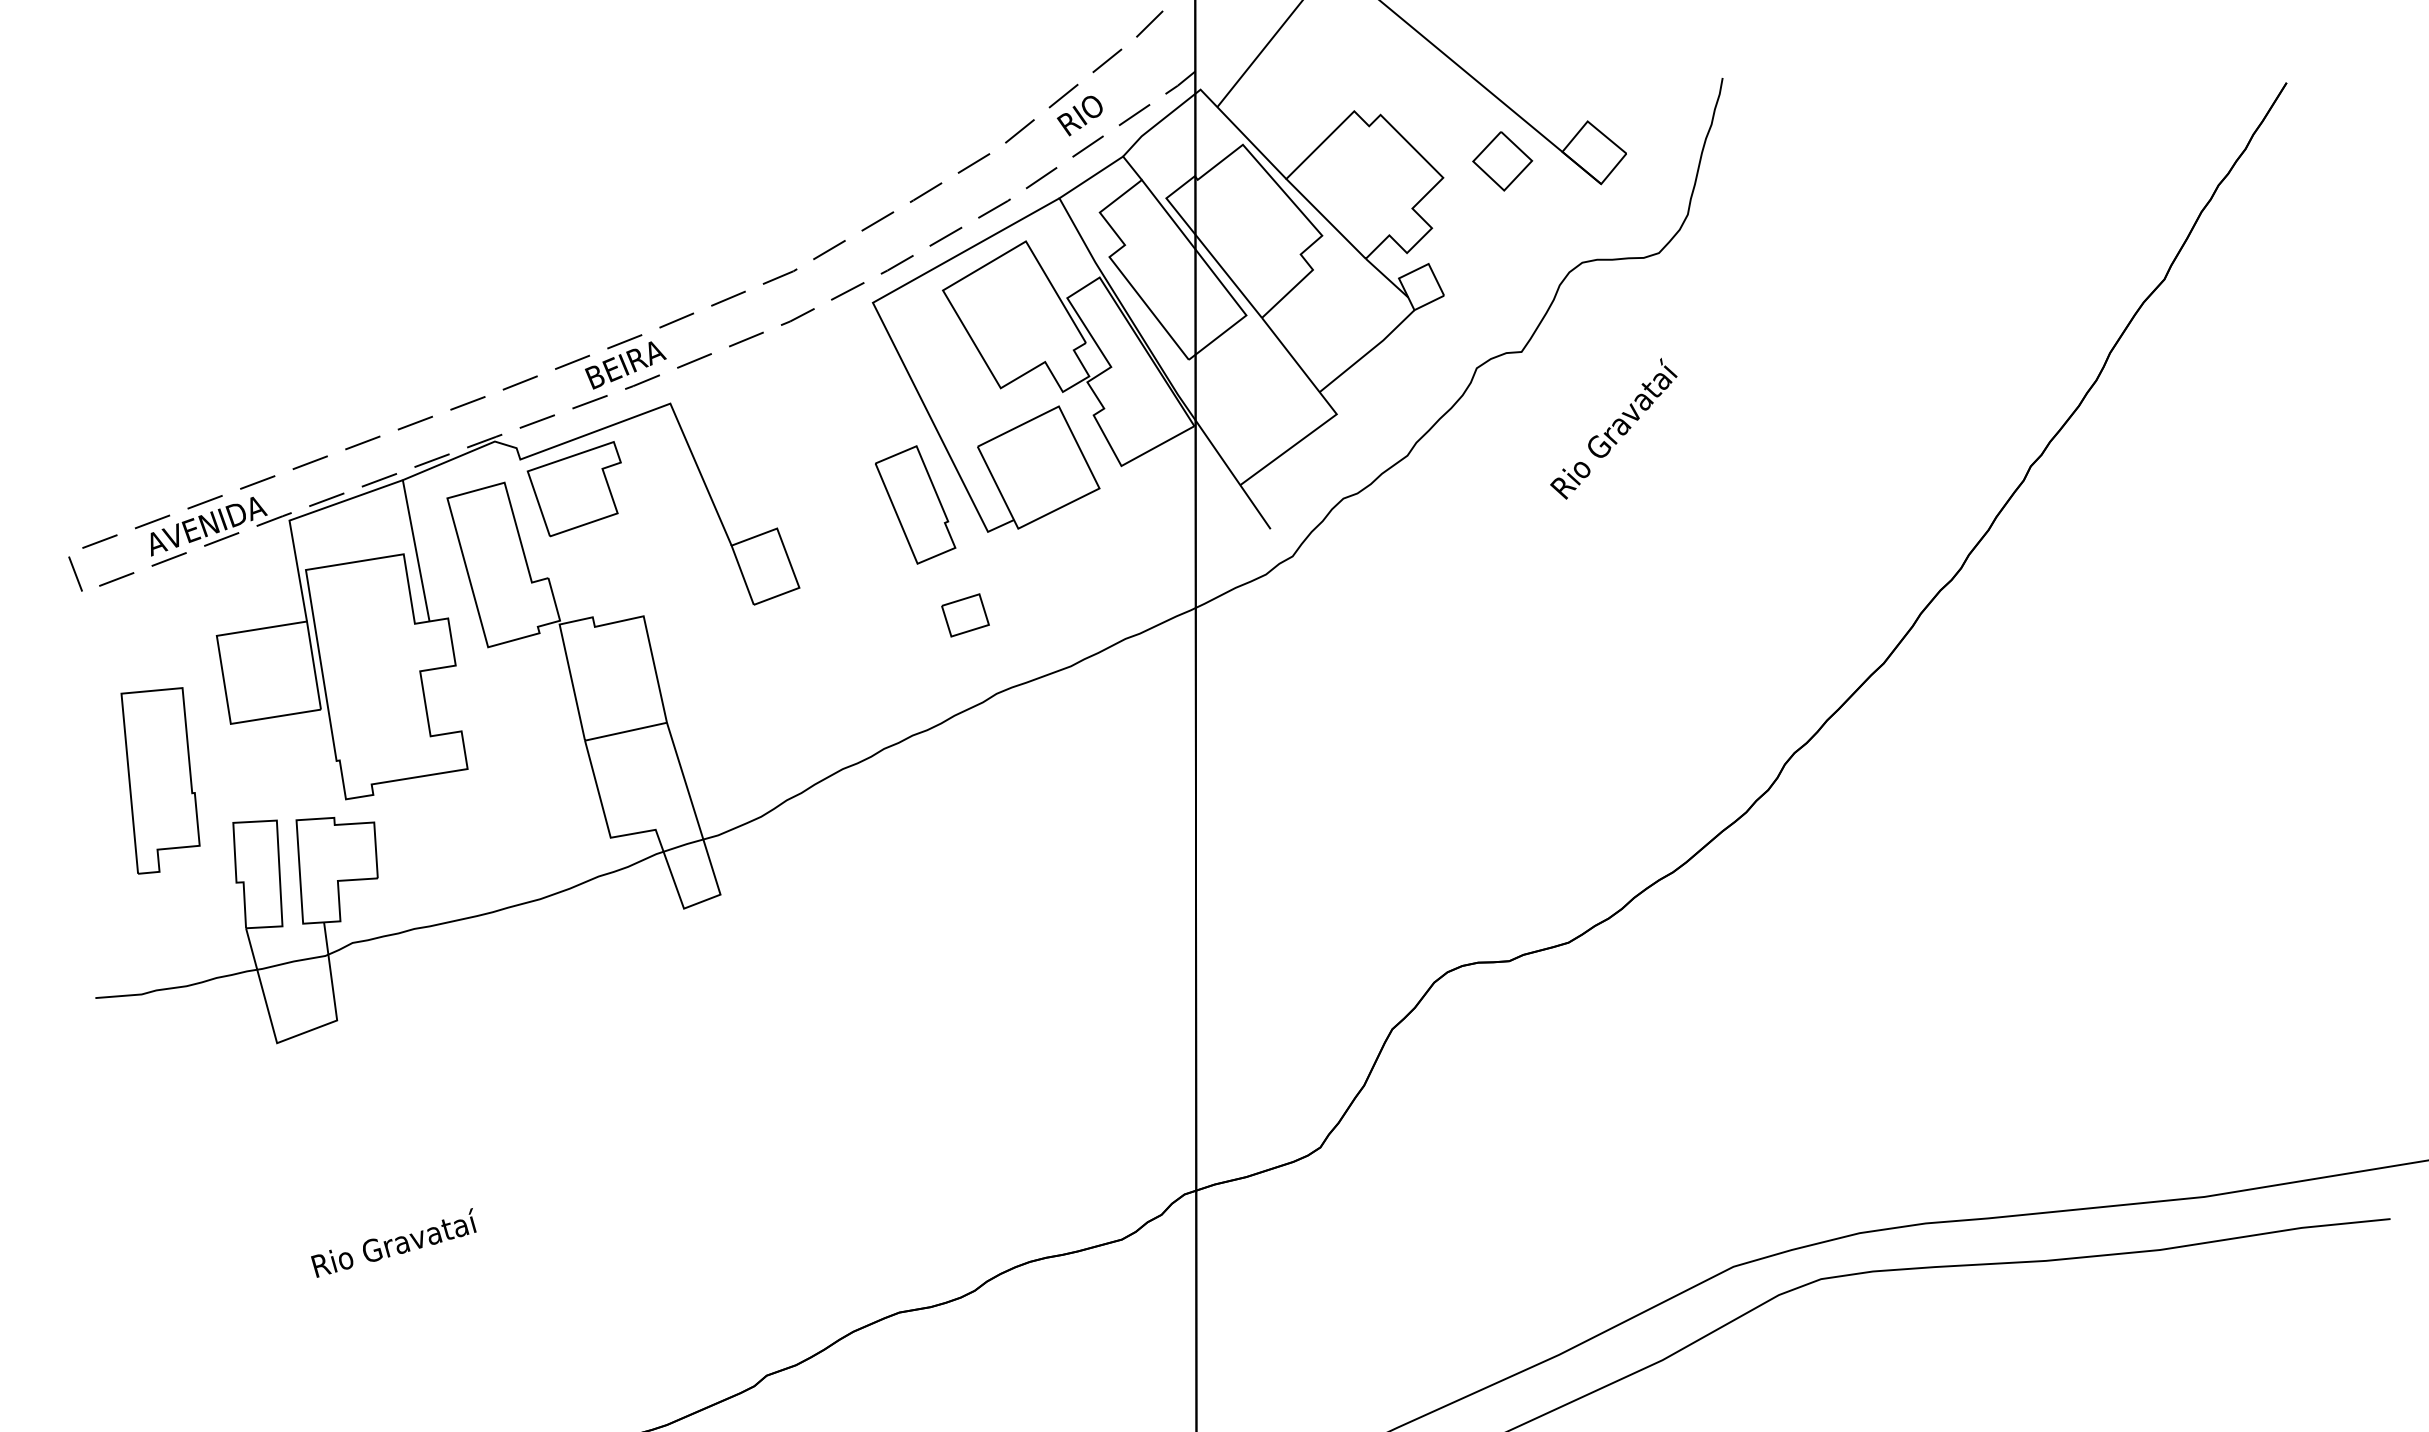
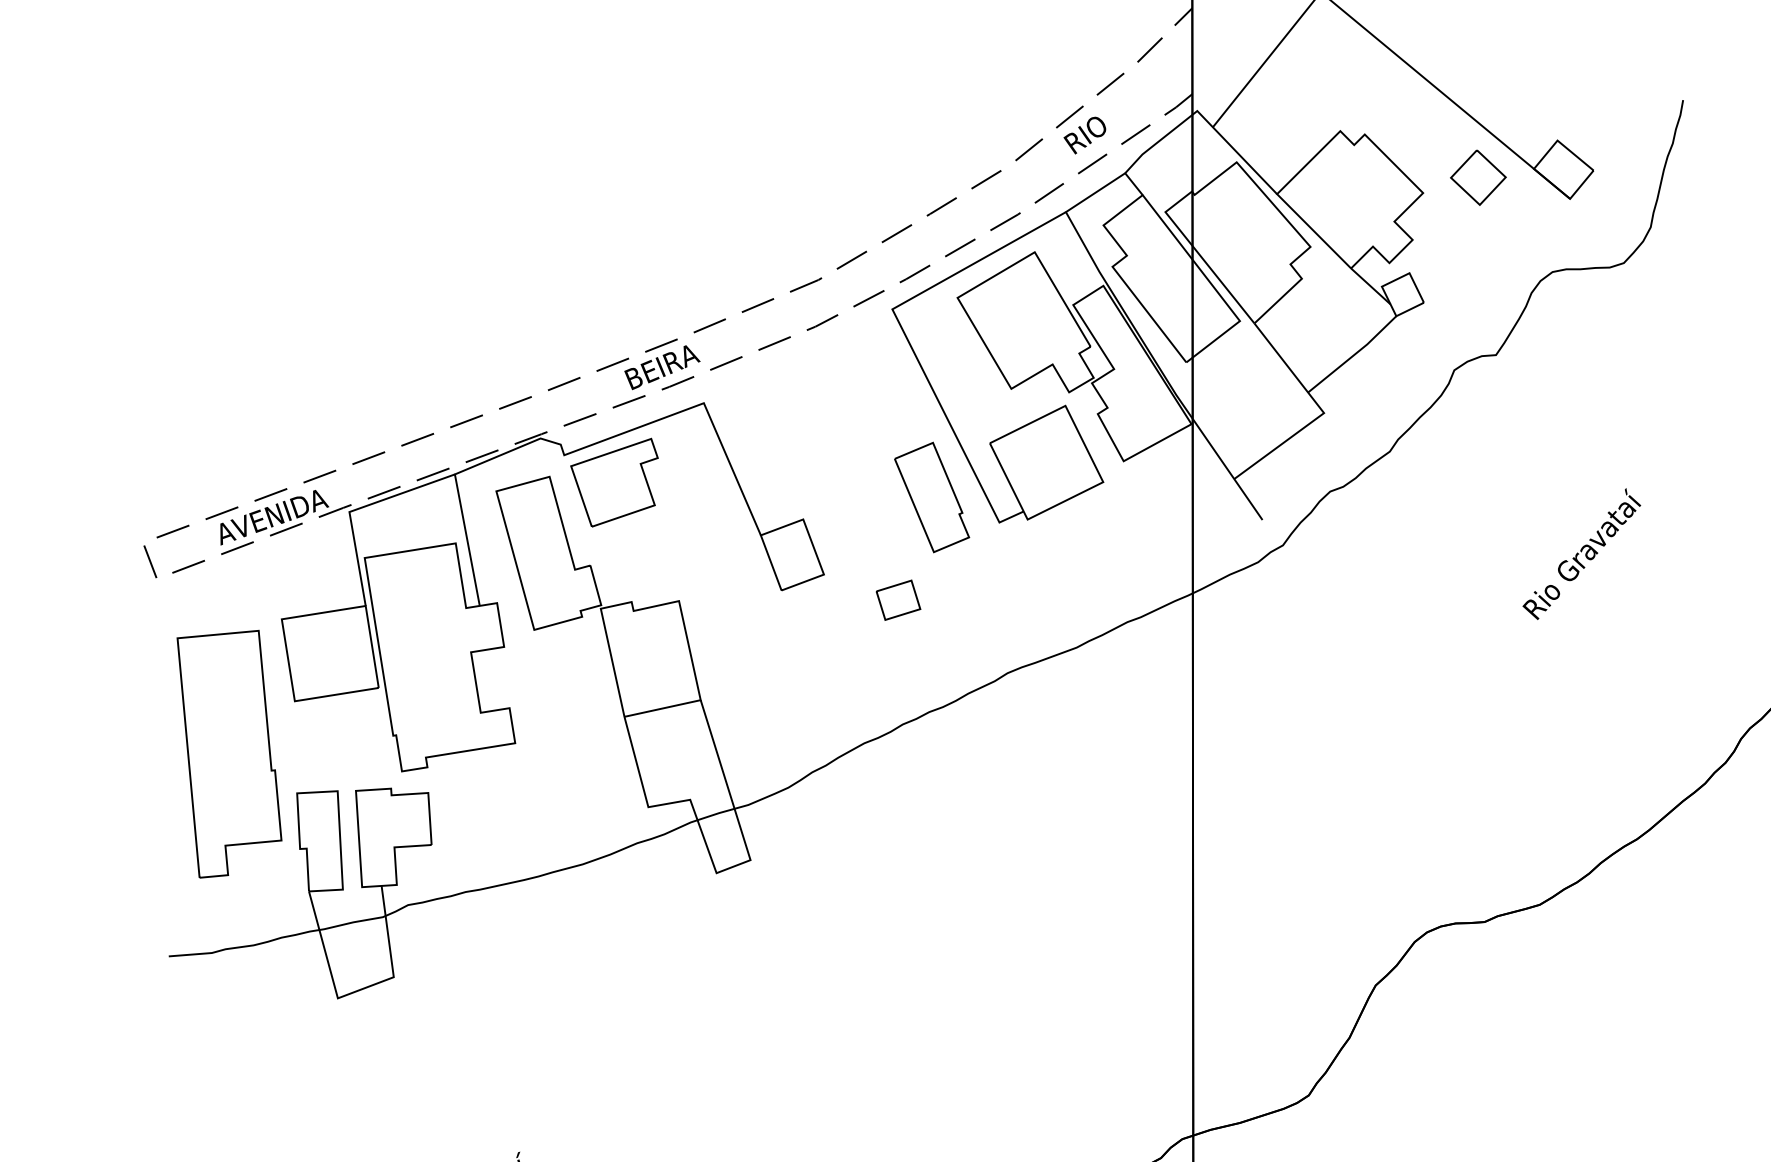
text: (1613, 428) -> (1581, 553), moved
part: (965, 615) -> (898, 600), moved
part: (160, 780) -> (229, 753), size x1.43

